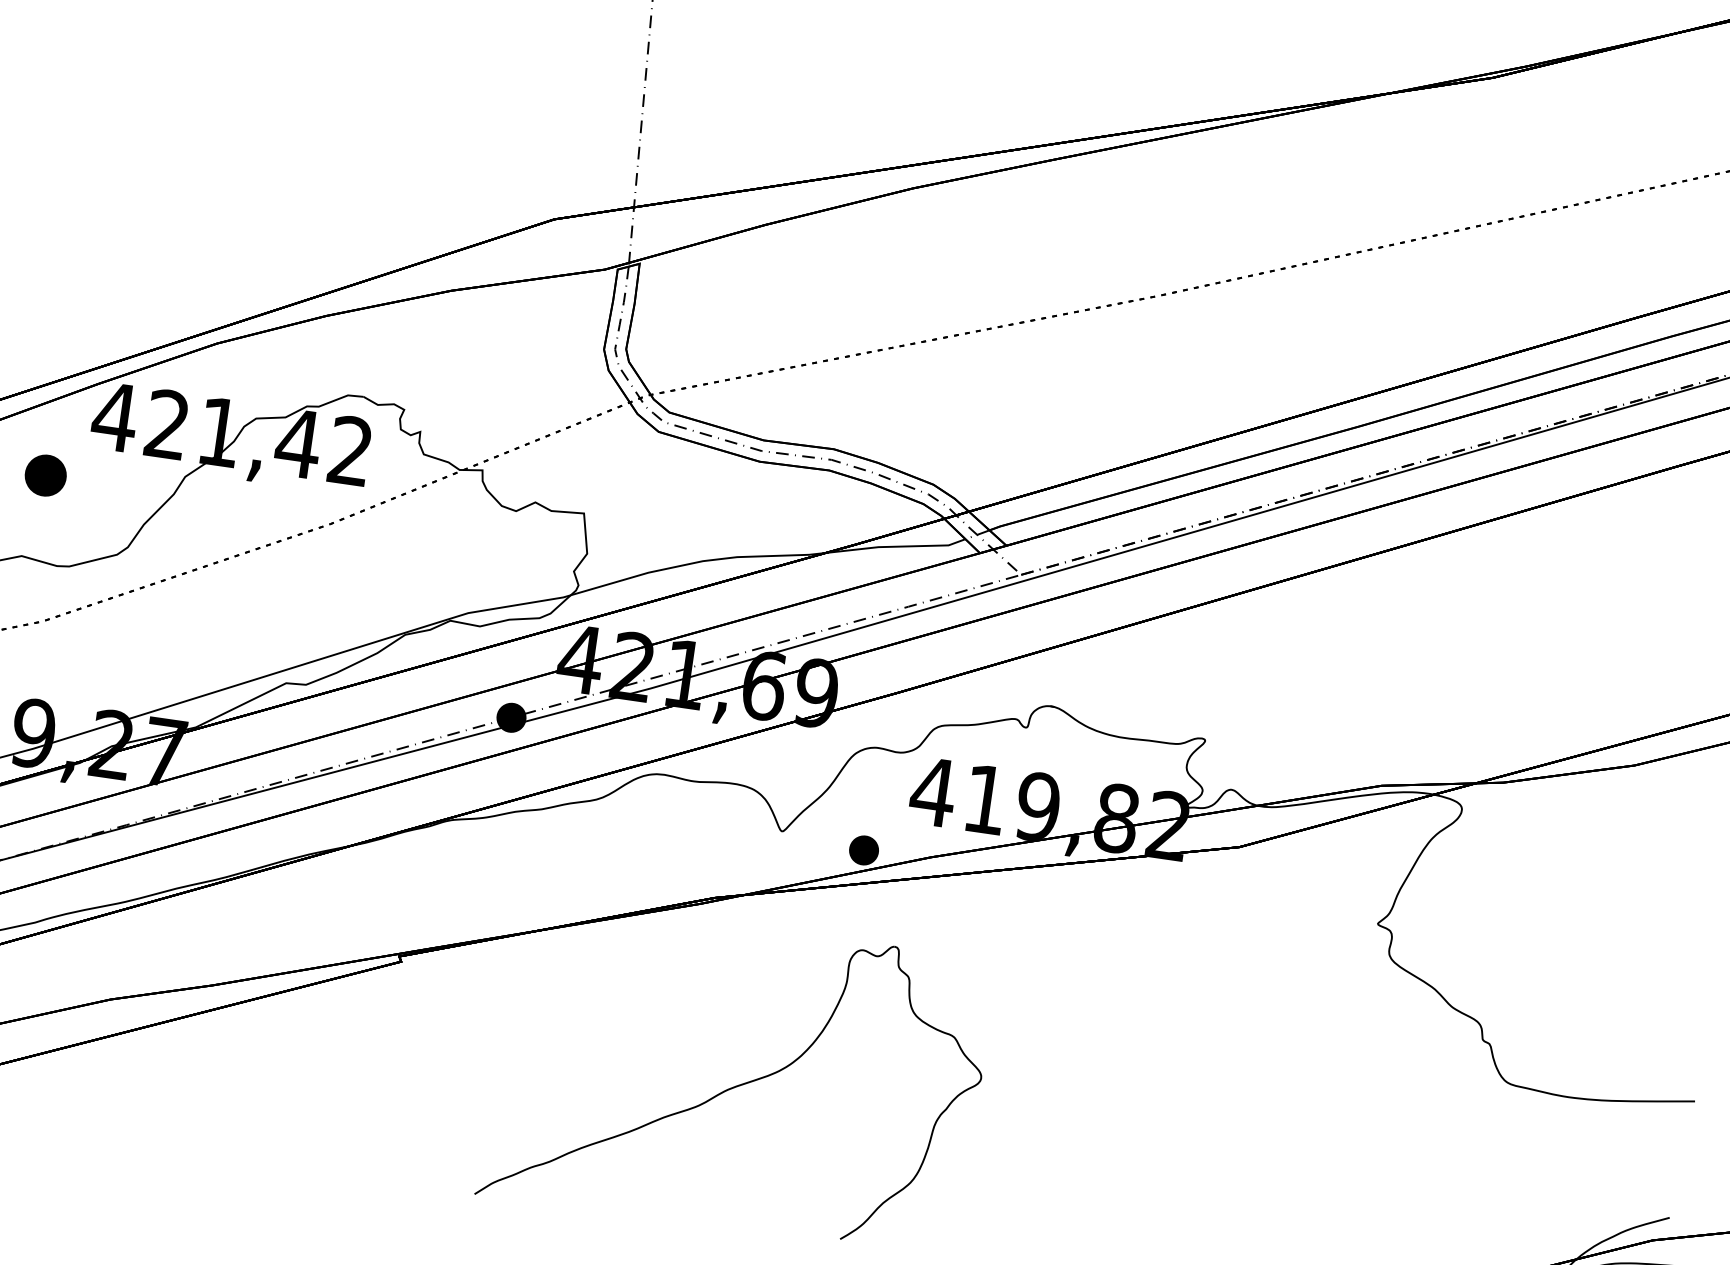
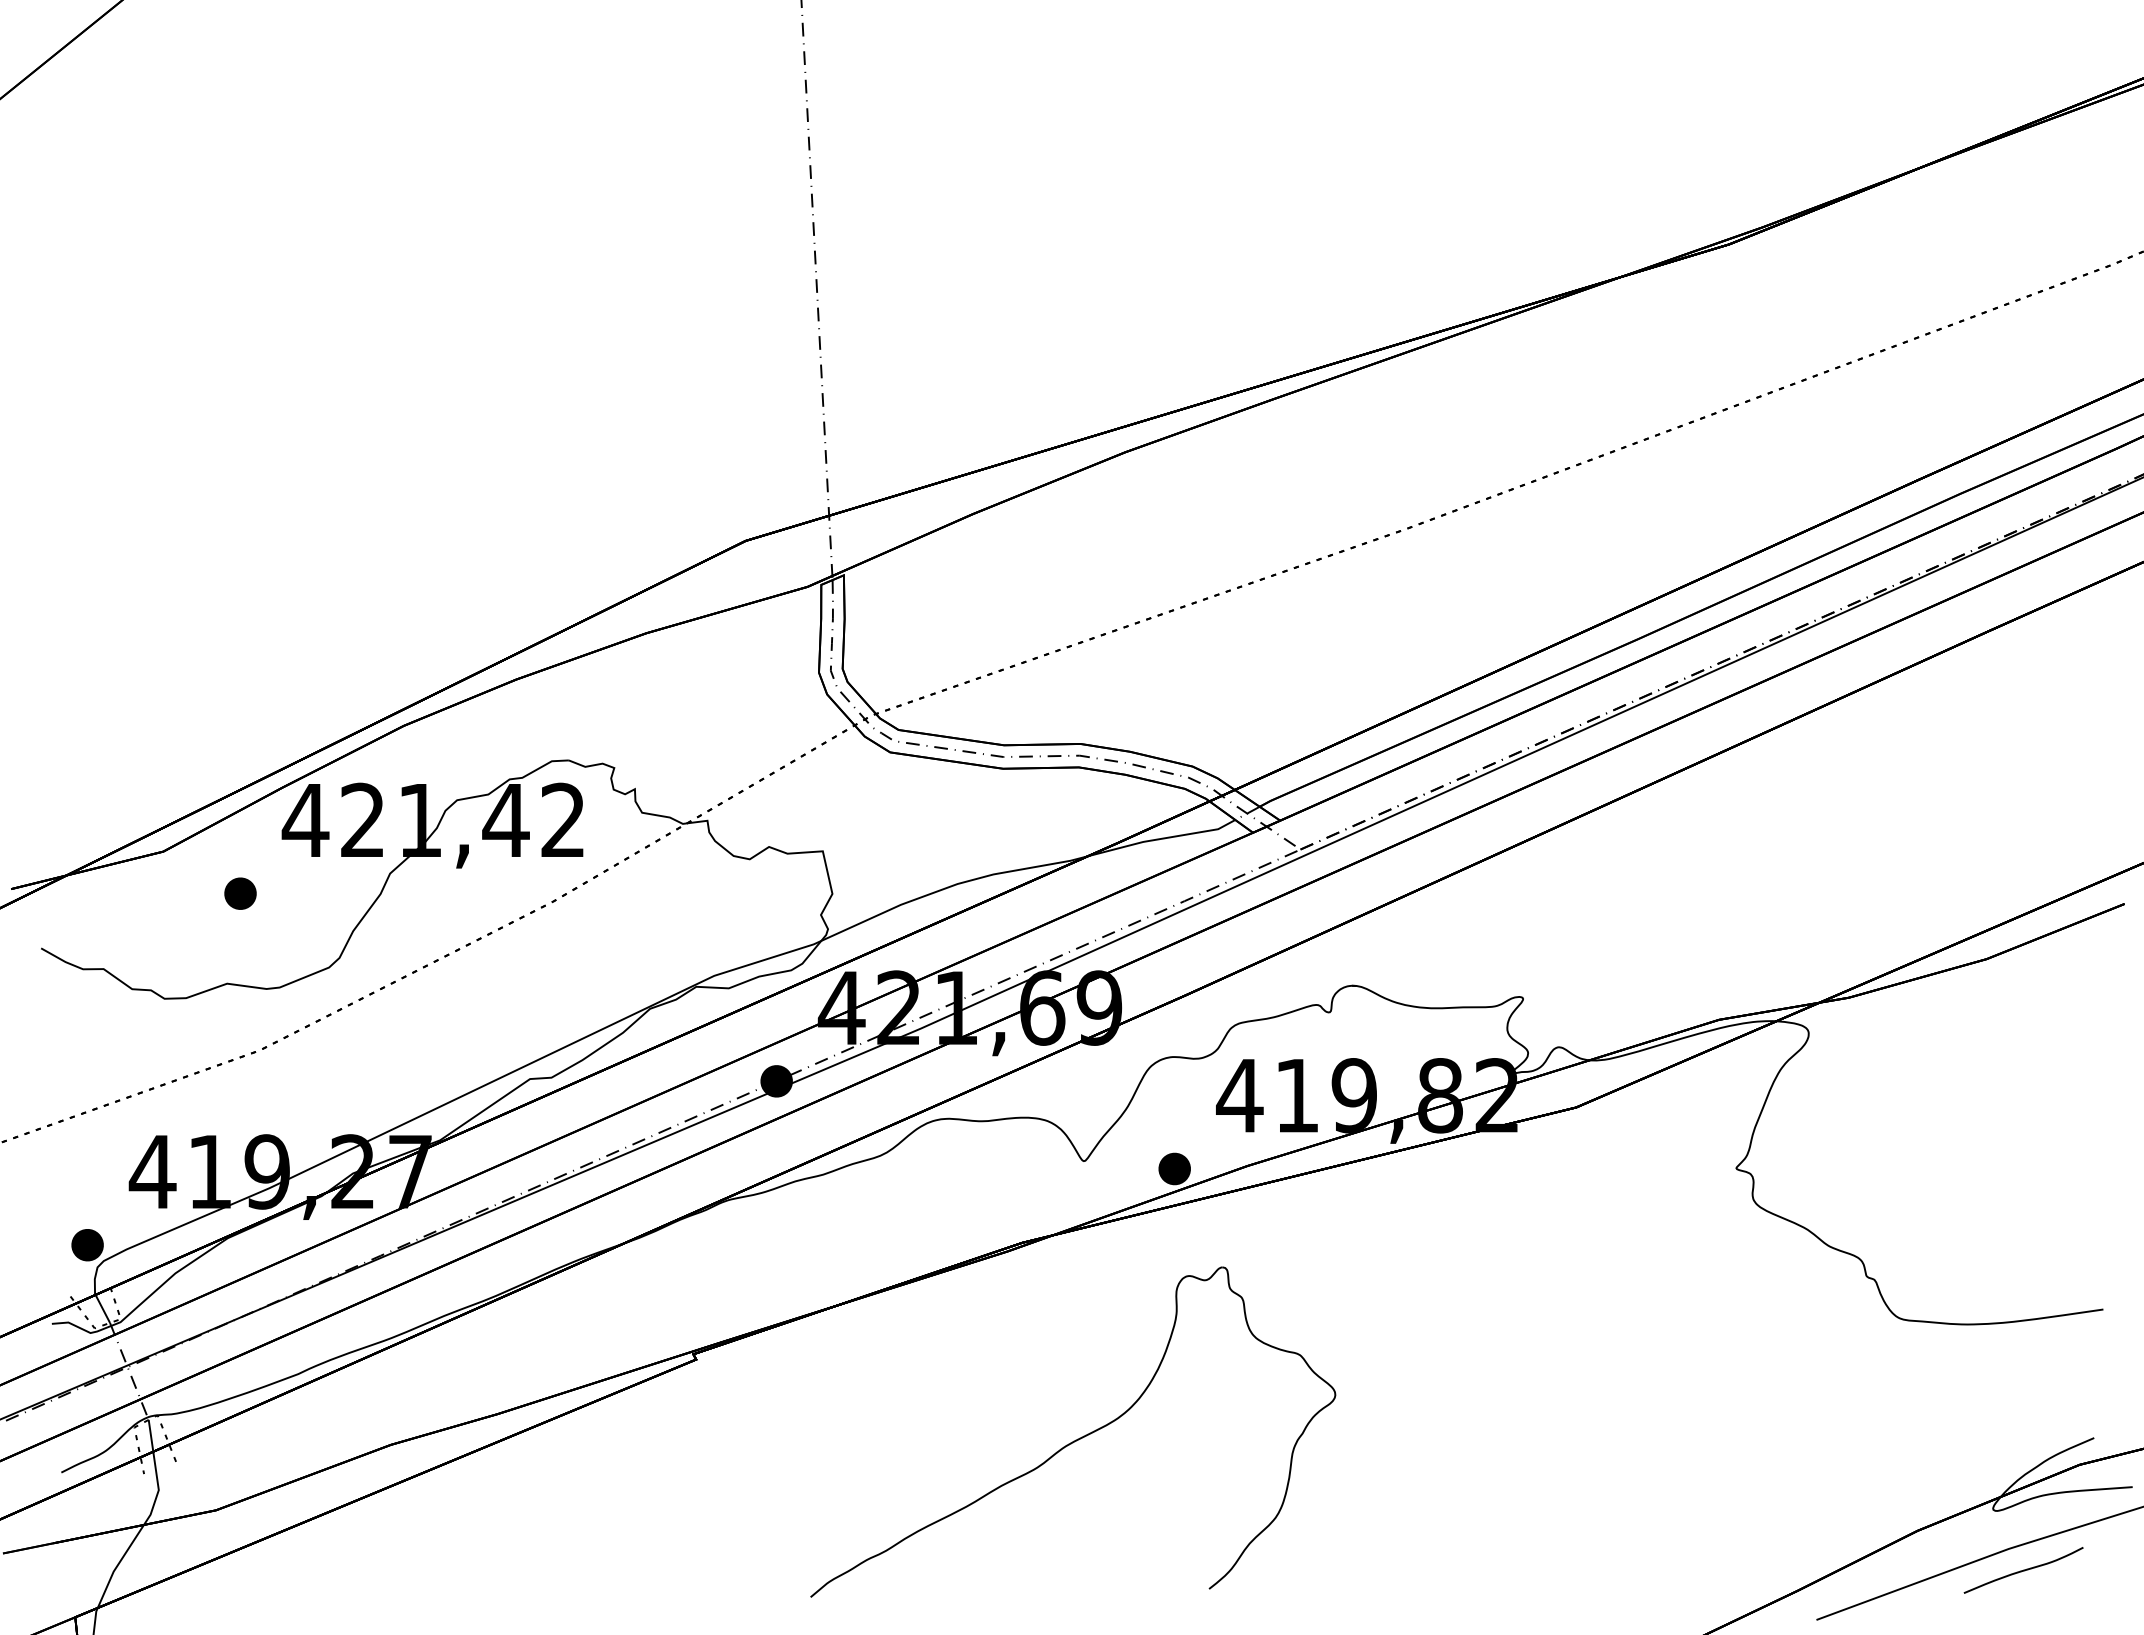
part: (45, 475) -> (240, 893), size x0.71

